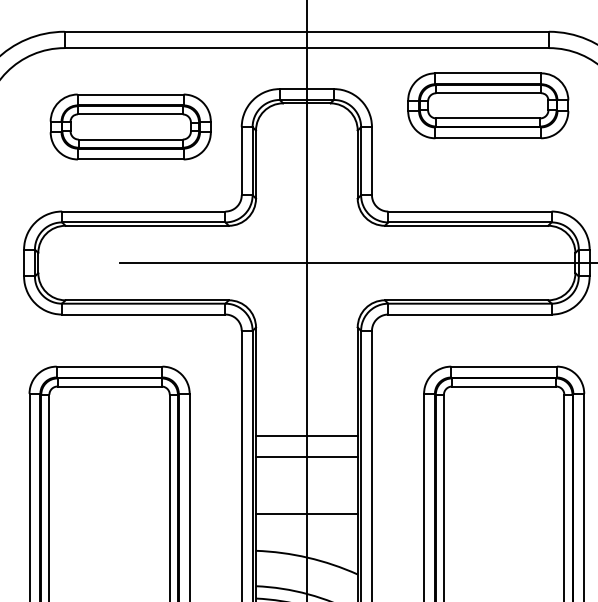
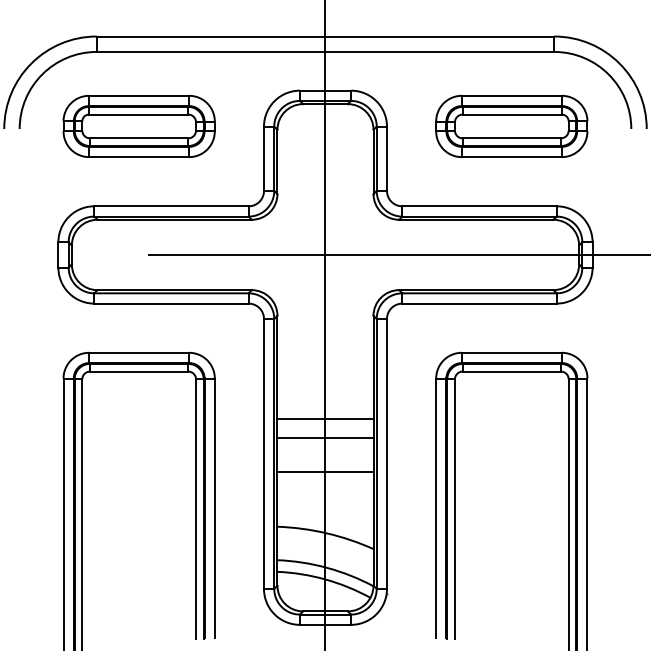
part: (487, 104) -> (511, 125), moved
part: (130, 125) -> (138, 125), moved
line: (306, 513) -> (325, 471), moved

